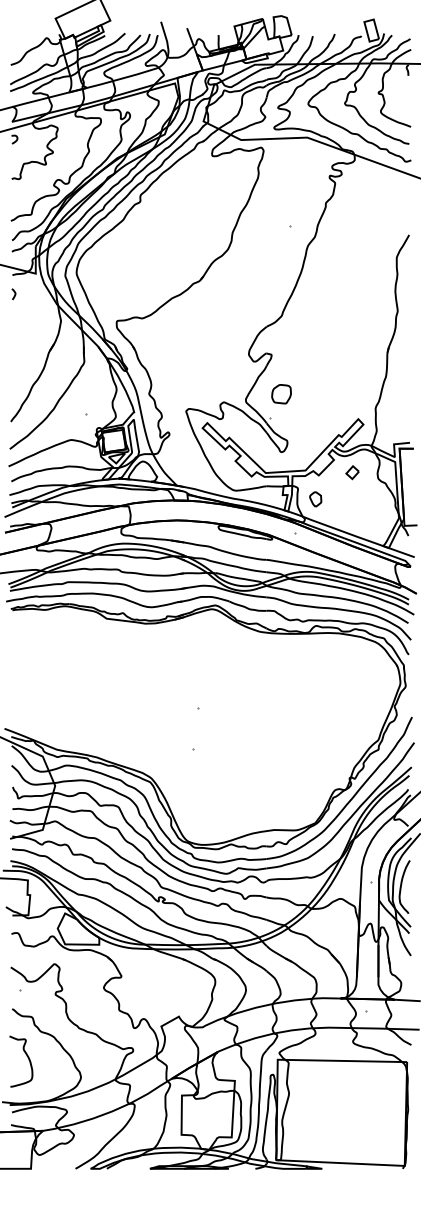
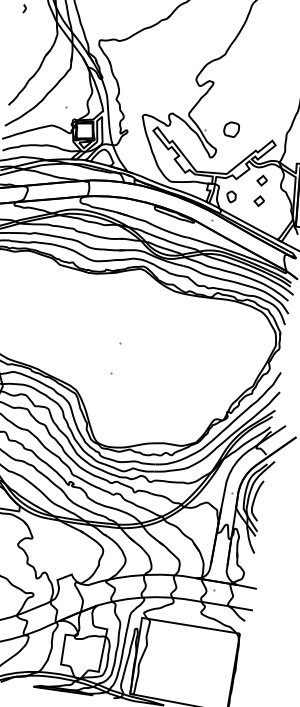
part: (281, 394) -> (231, 129), moved
part: (352, 499) -> (259, 201), added

